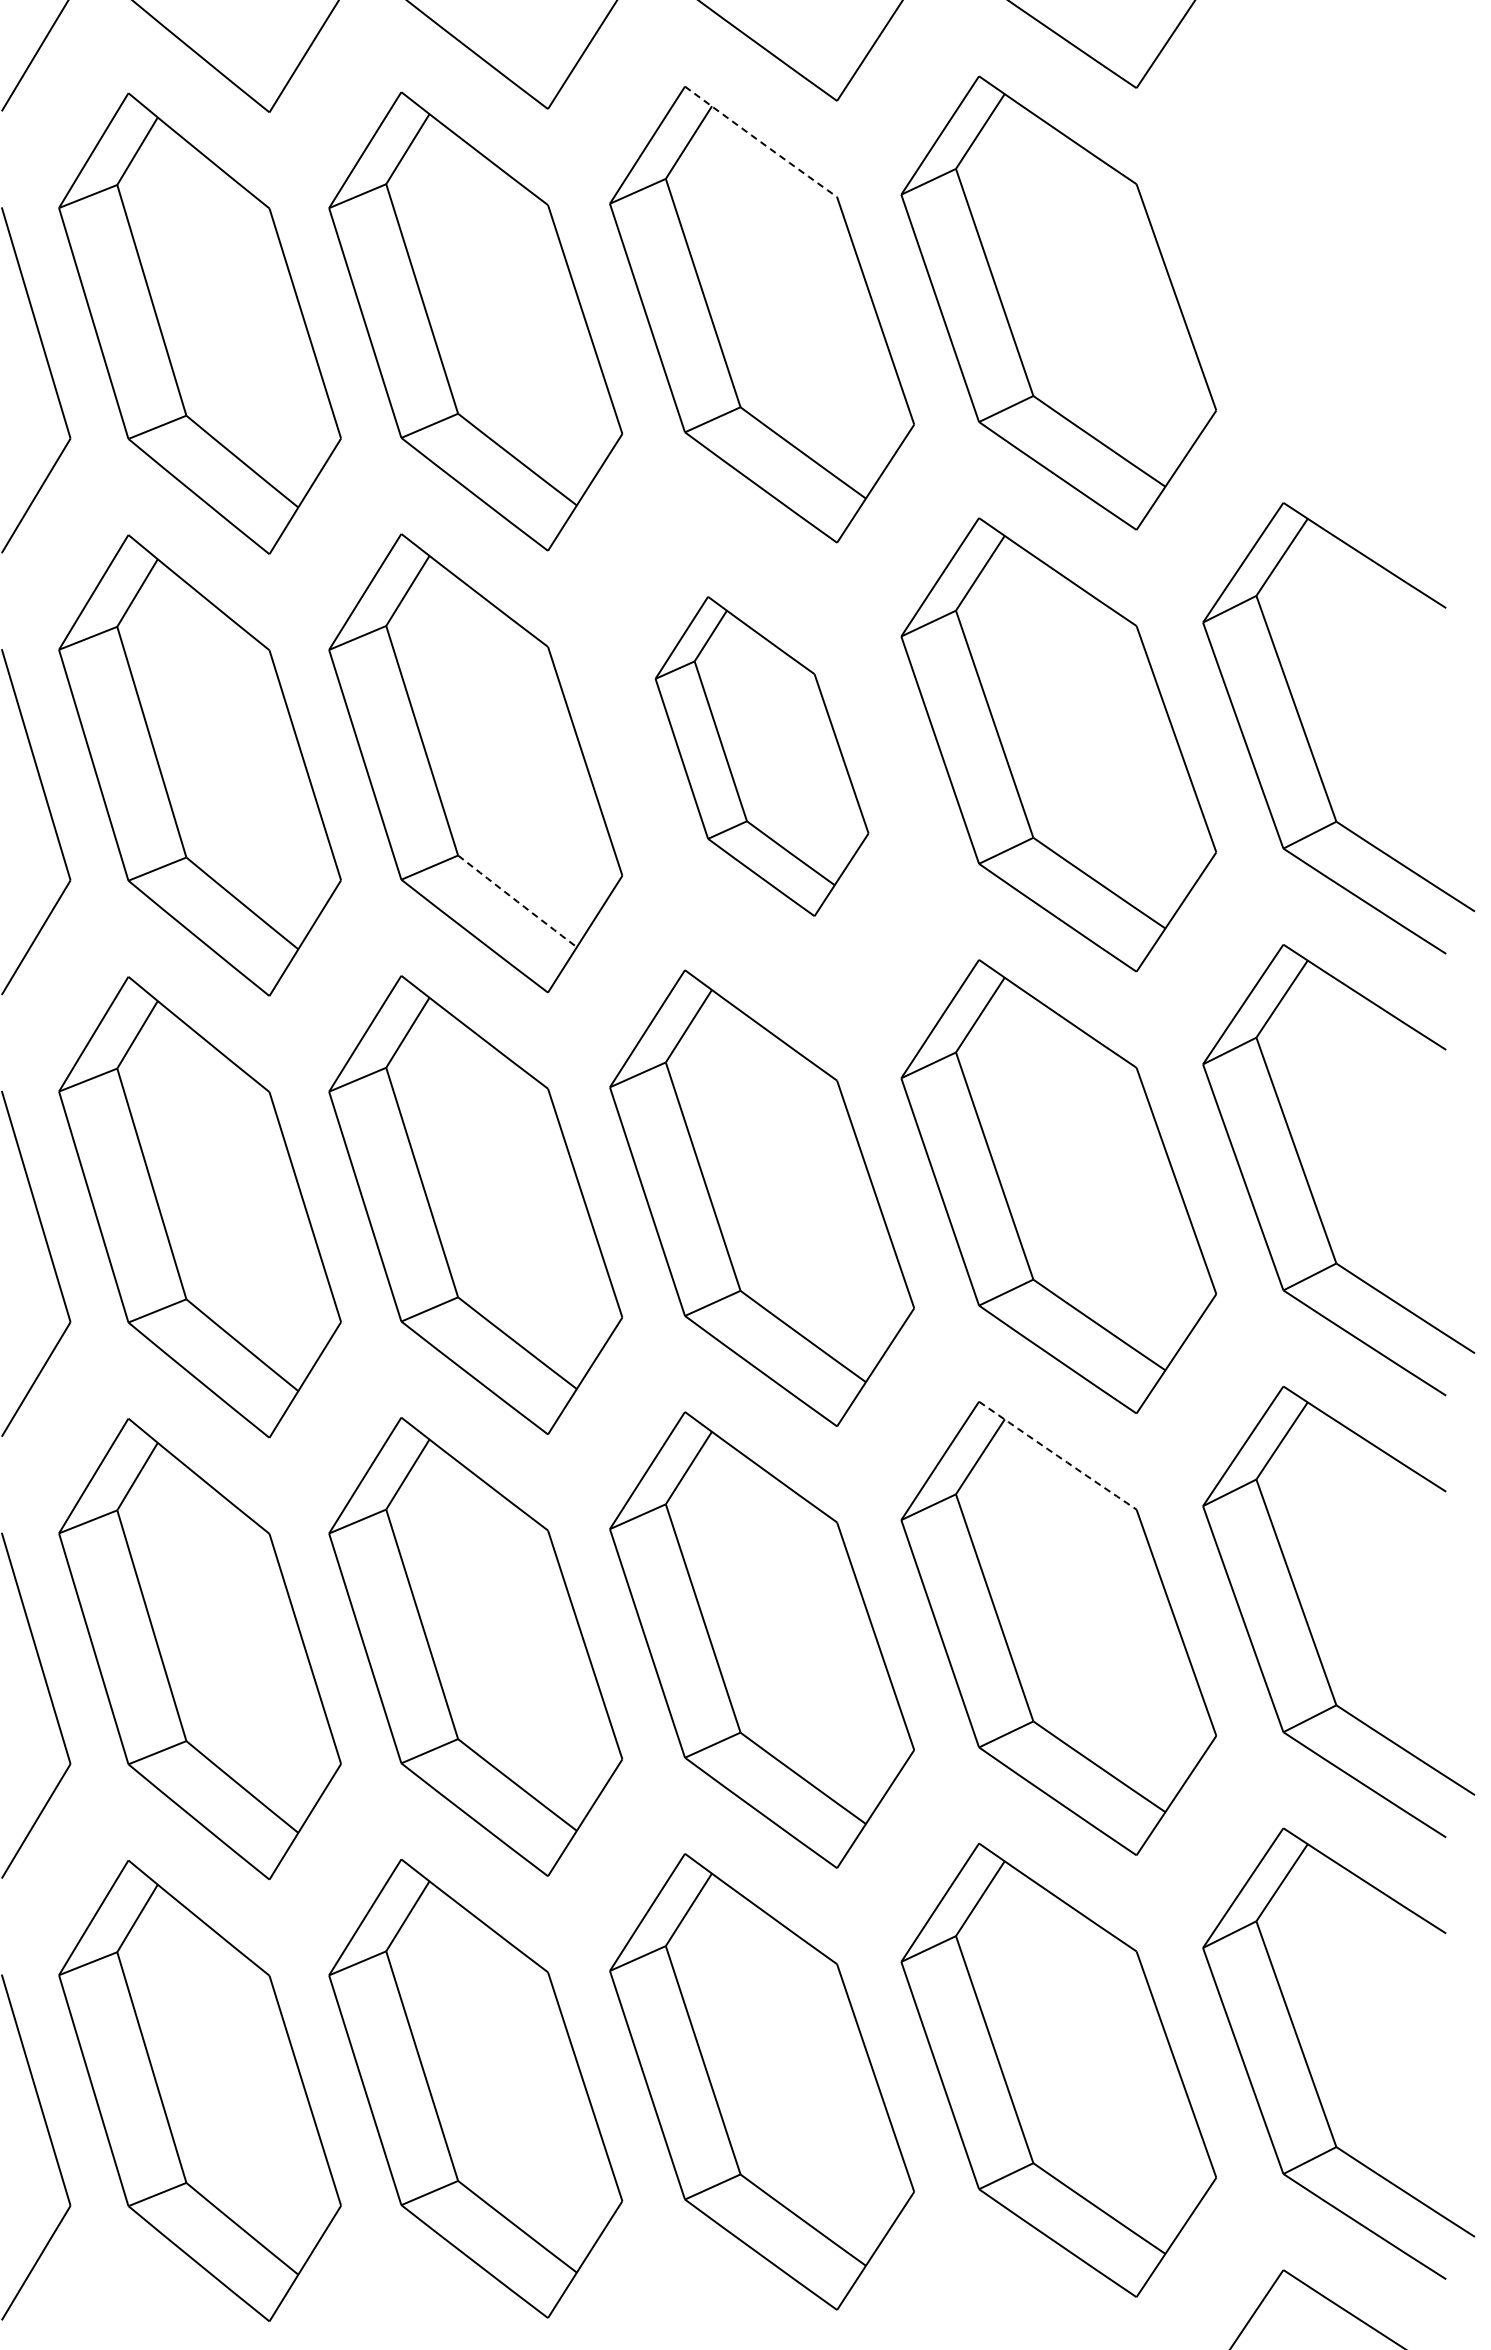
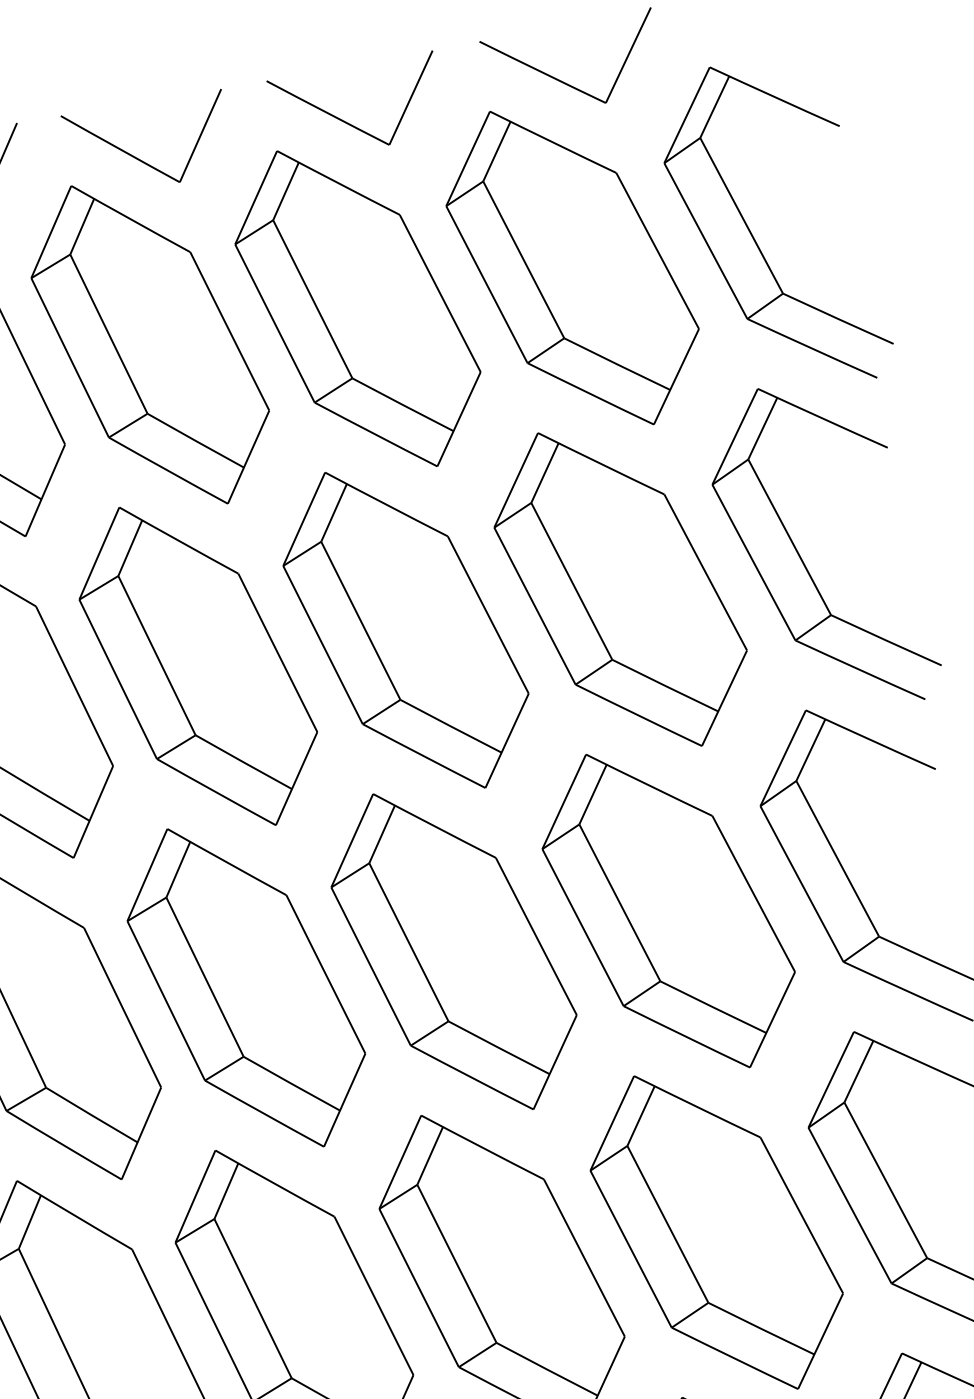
arc: (760, 142) -> (338, 183), dashed -> solid
part: (1308, 297) -> (753, 236), added
part: (761, 756) -> (405, 630), size x1.43
arc: (517, 901) -> (243, 762), dashed -> solid
arc: (1057, 1455) -> (697, 1106), dashed -> solid

